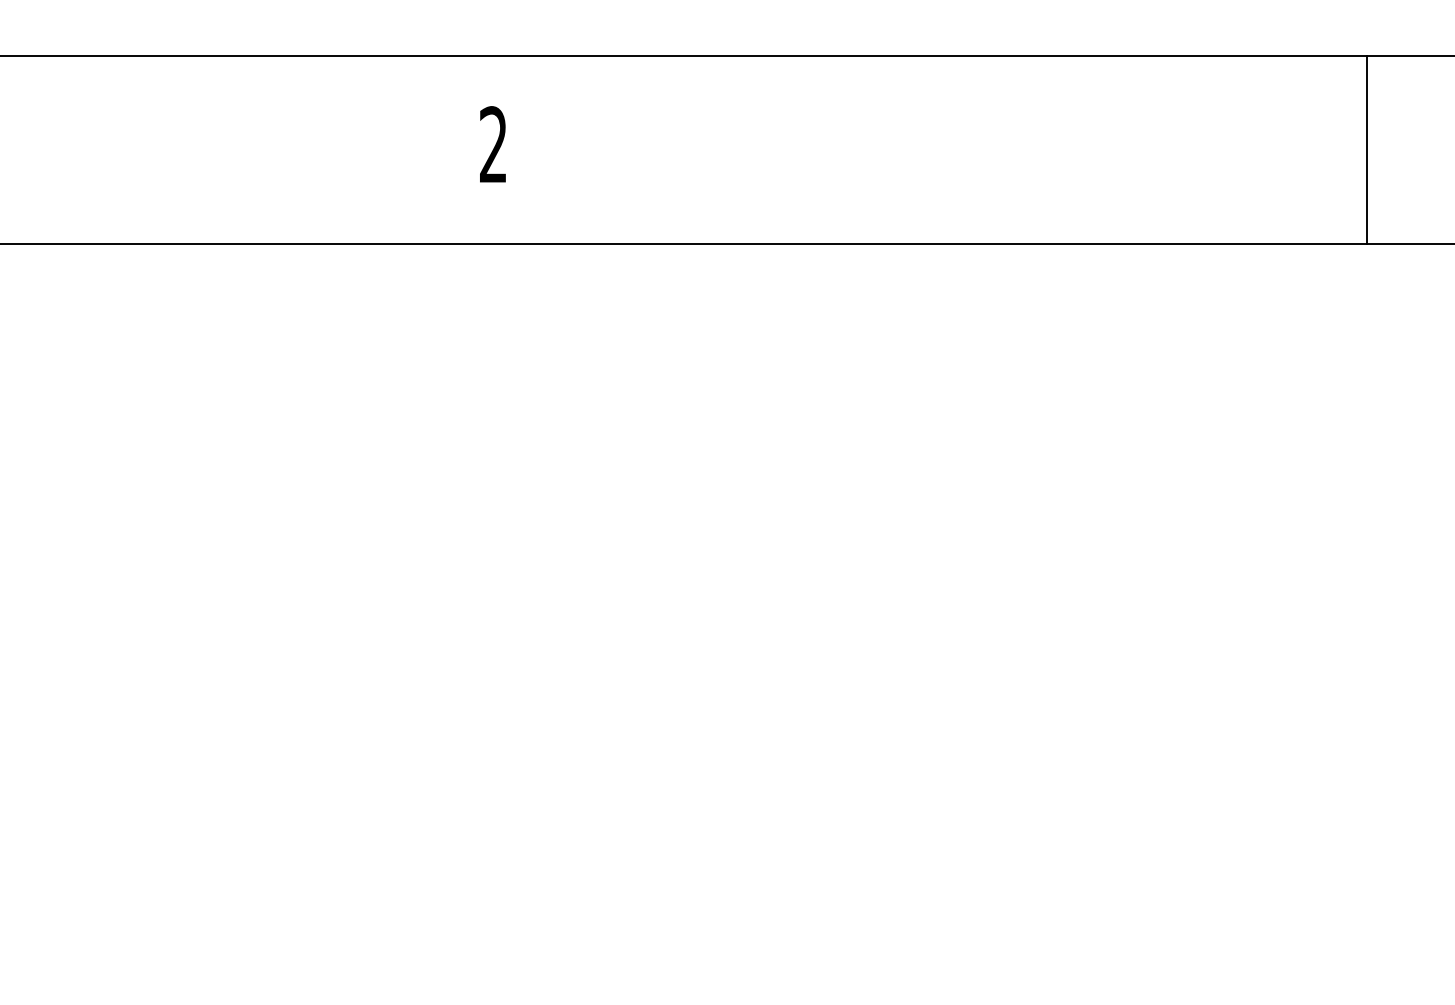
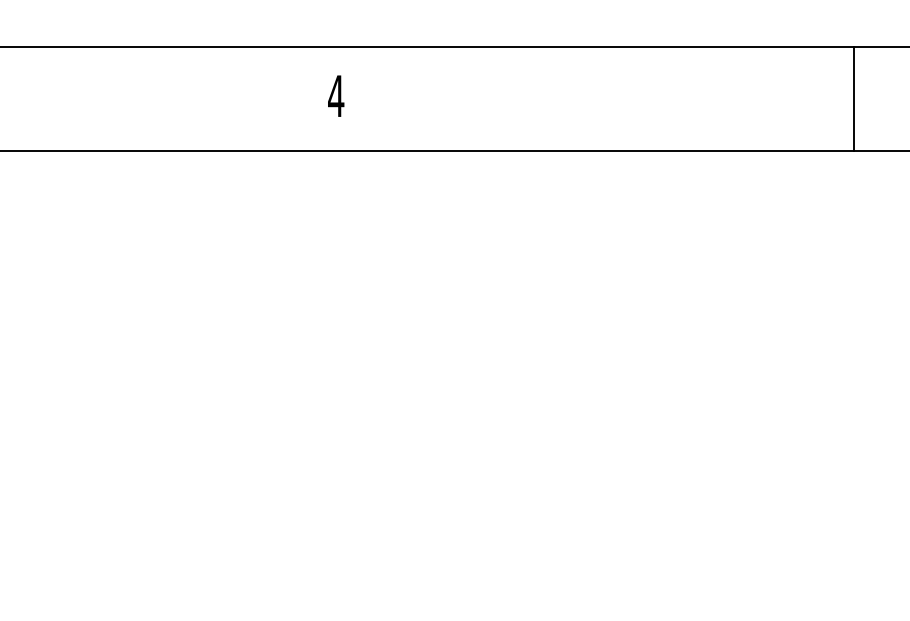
text: (493, 143) -> (336, 95), 2 -> 4
line: (1367, 149) -> (854, 98), moved

